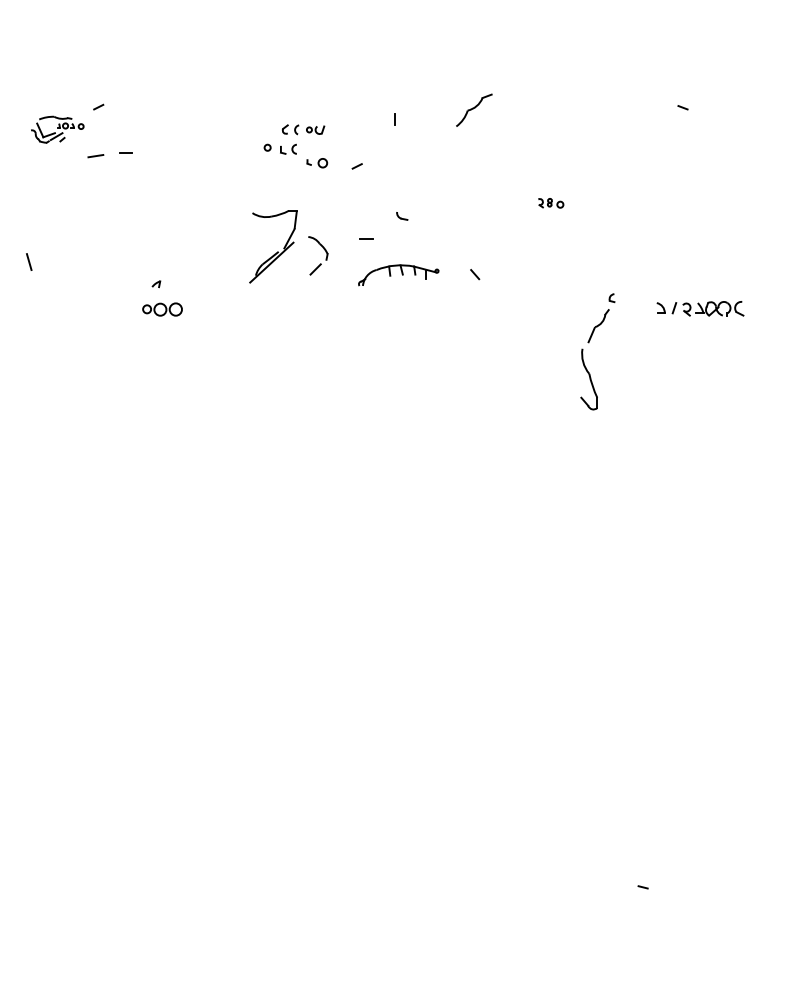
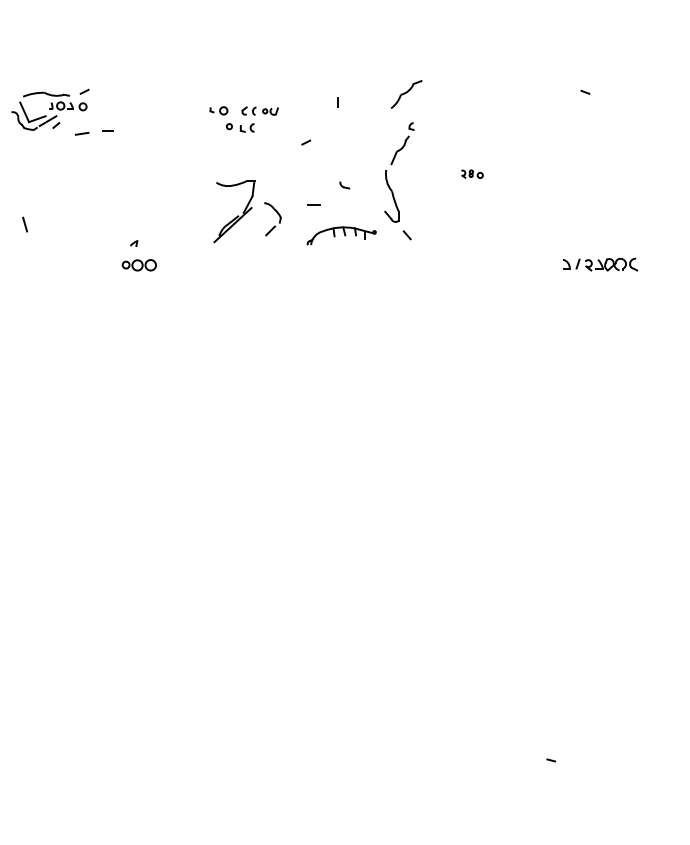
part: (57, 128) -> (49, 110), size x1.67
part: (316, 162) -> (218, 110), moved
part: (589, 342) -> (392, 164), moved

